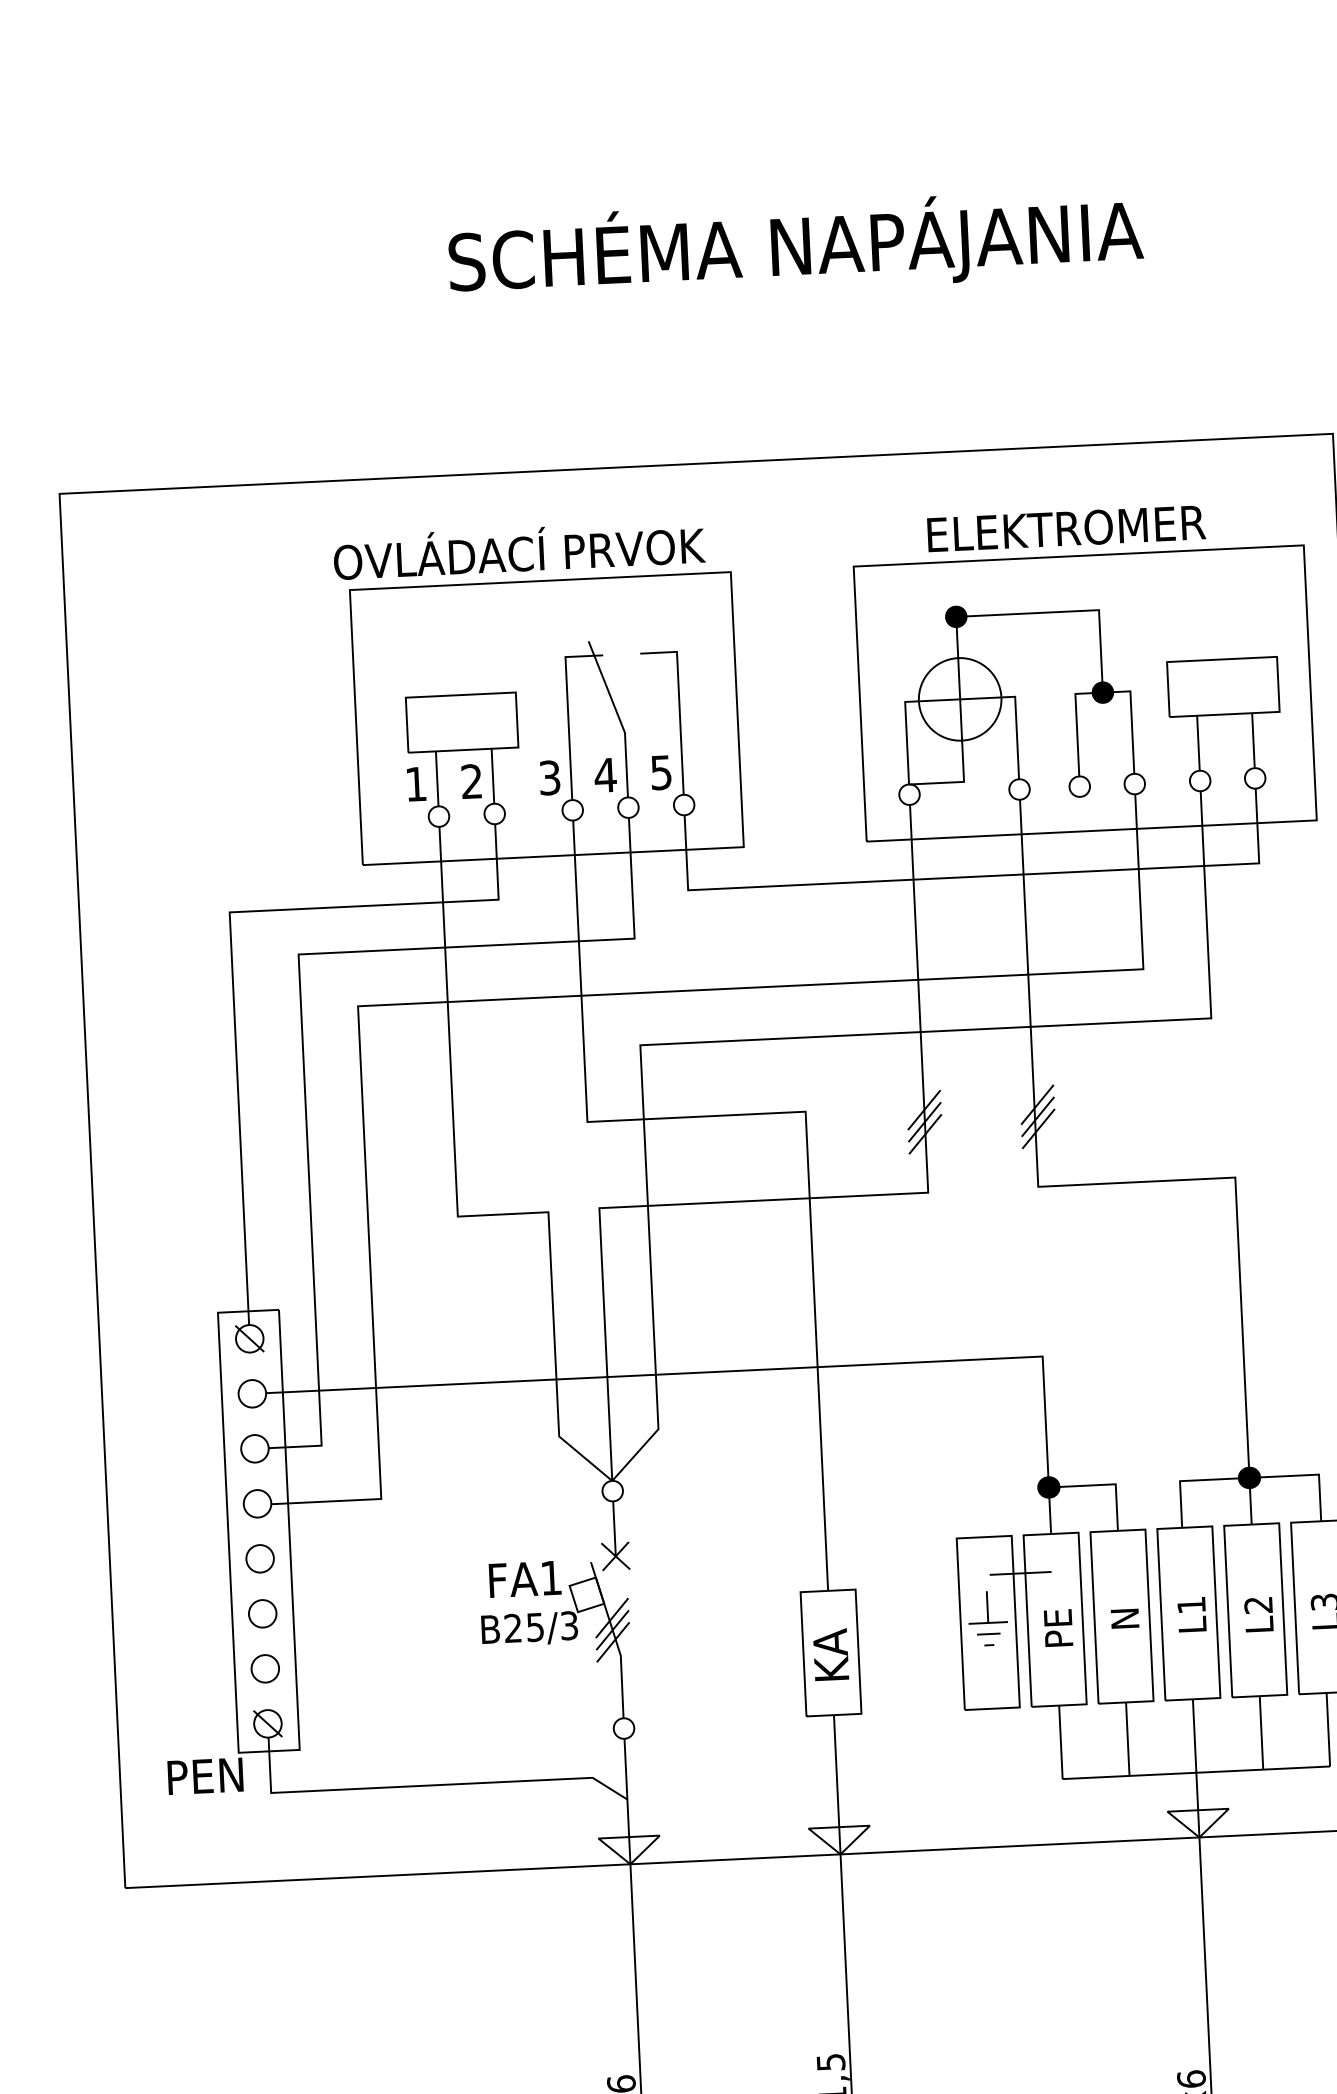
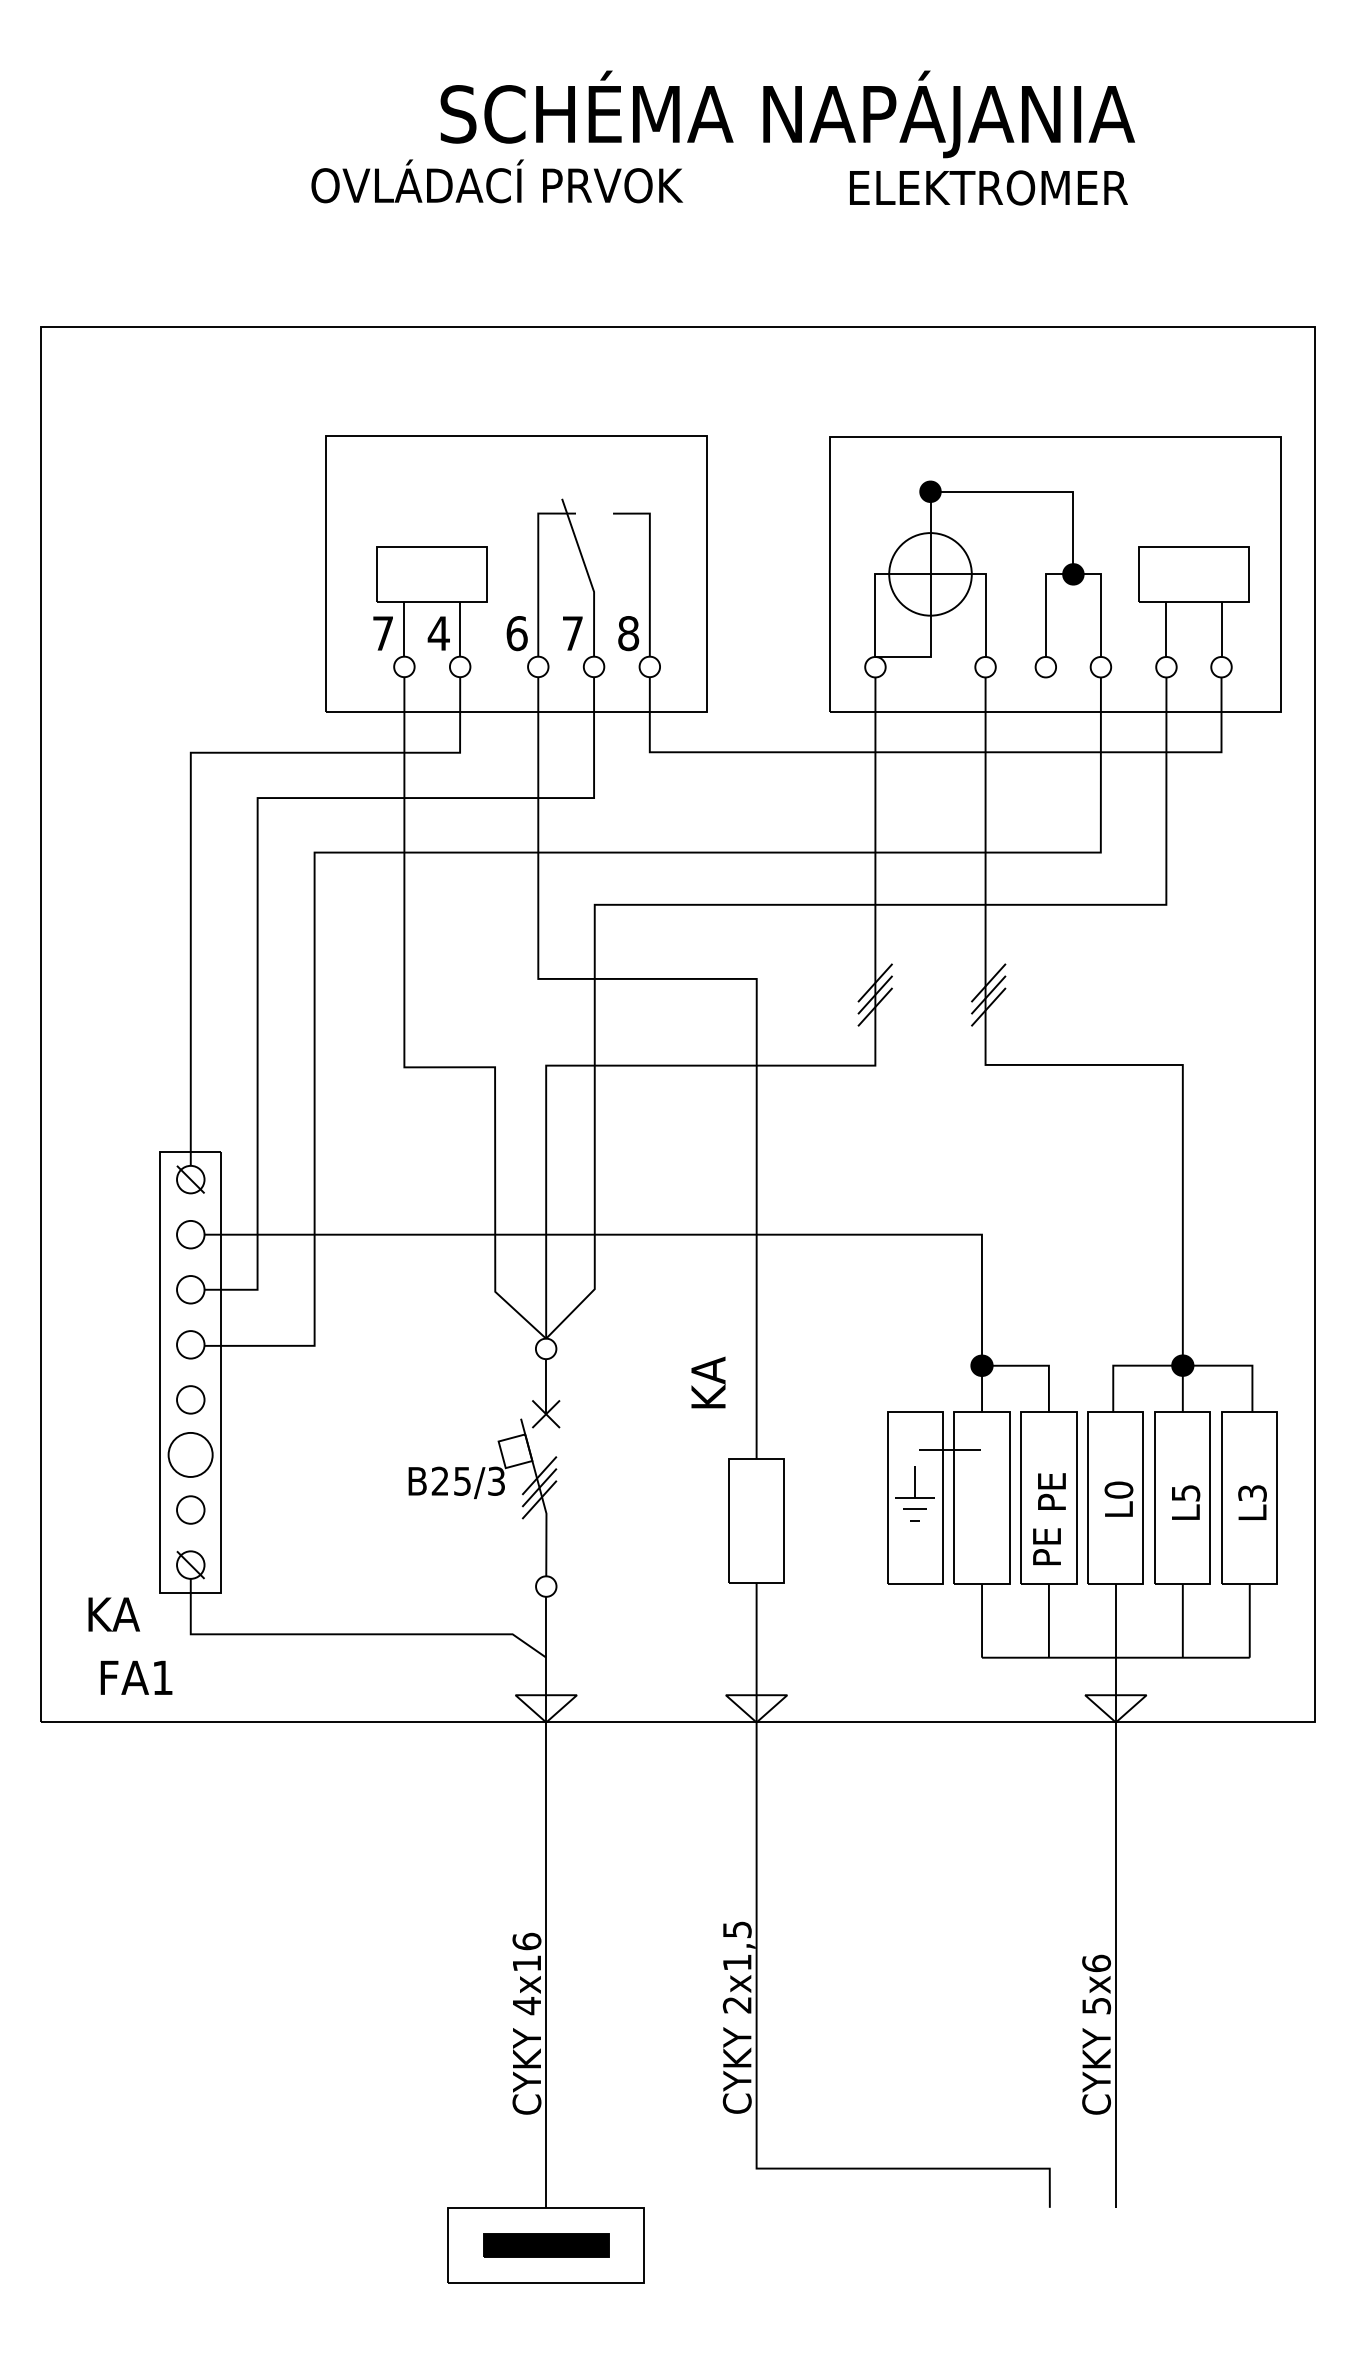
text: (1066, 528) -> (988, 187), moved
text: (519, 550) -> (497, 181), moved
text: (661, 772) -> (628, 633), 5 -> 8
text: (605, 775) -> (572, 633), 4 -> 7
text: (549, 777) -> (516, 633), 3 -> 6
text: (471, 781) -> (438, 633), 2 -> 4
text: (415, 784) -> (382, 633), 1 -> 7
text: (525, 1578) -> (136, 1677), moved
text: (1191, 1604) -> (1118, 1489), L1 -> L0
text: (1258, 1605) -> (1185, 1493), L2 -> L5
text: (1124, 1607) -> (1051, 1489), N -> PE
part: (262, 1613) -> (190, 1454), size x1.6
text: (1058, 1627) -> (1046, 1546), moved
text: (831, 1654) -> (708, 1382), moved
text: (207, 1776) -> (127, 1614), PEN -> KA

